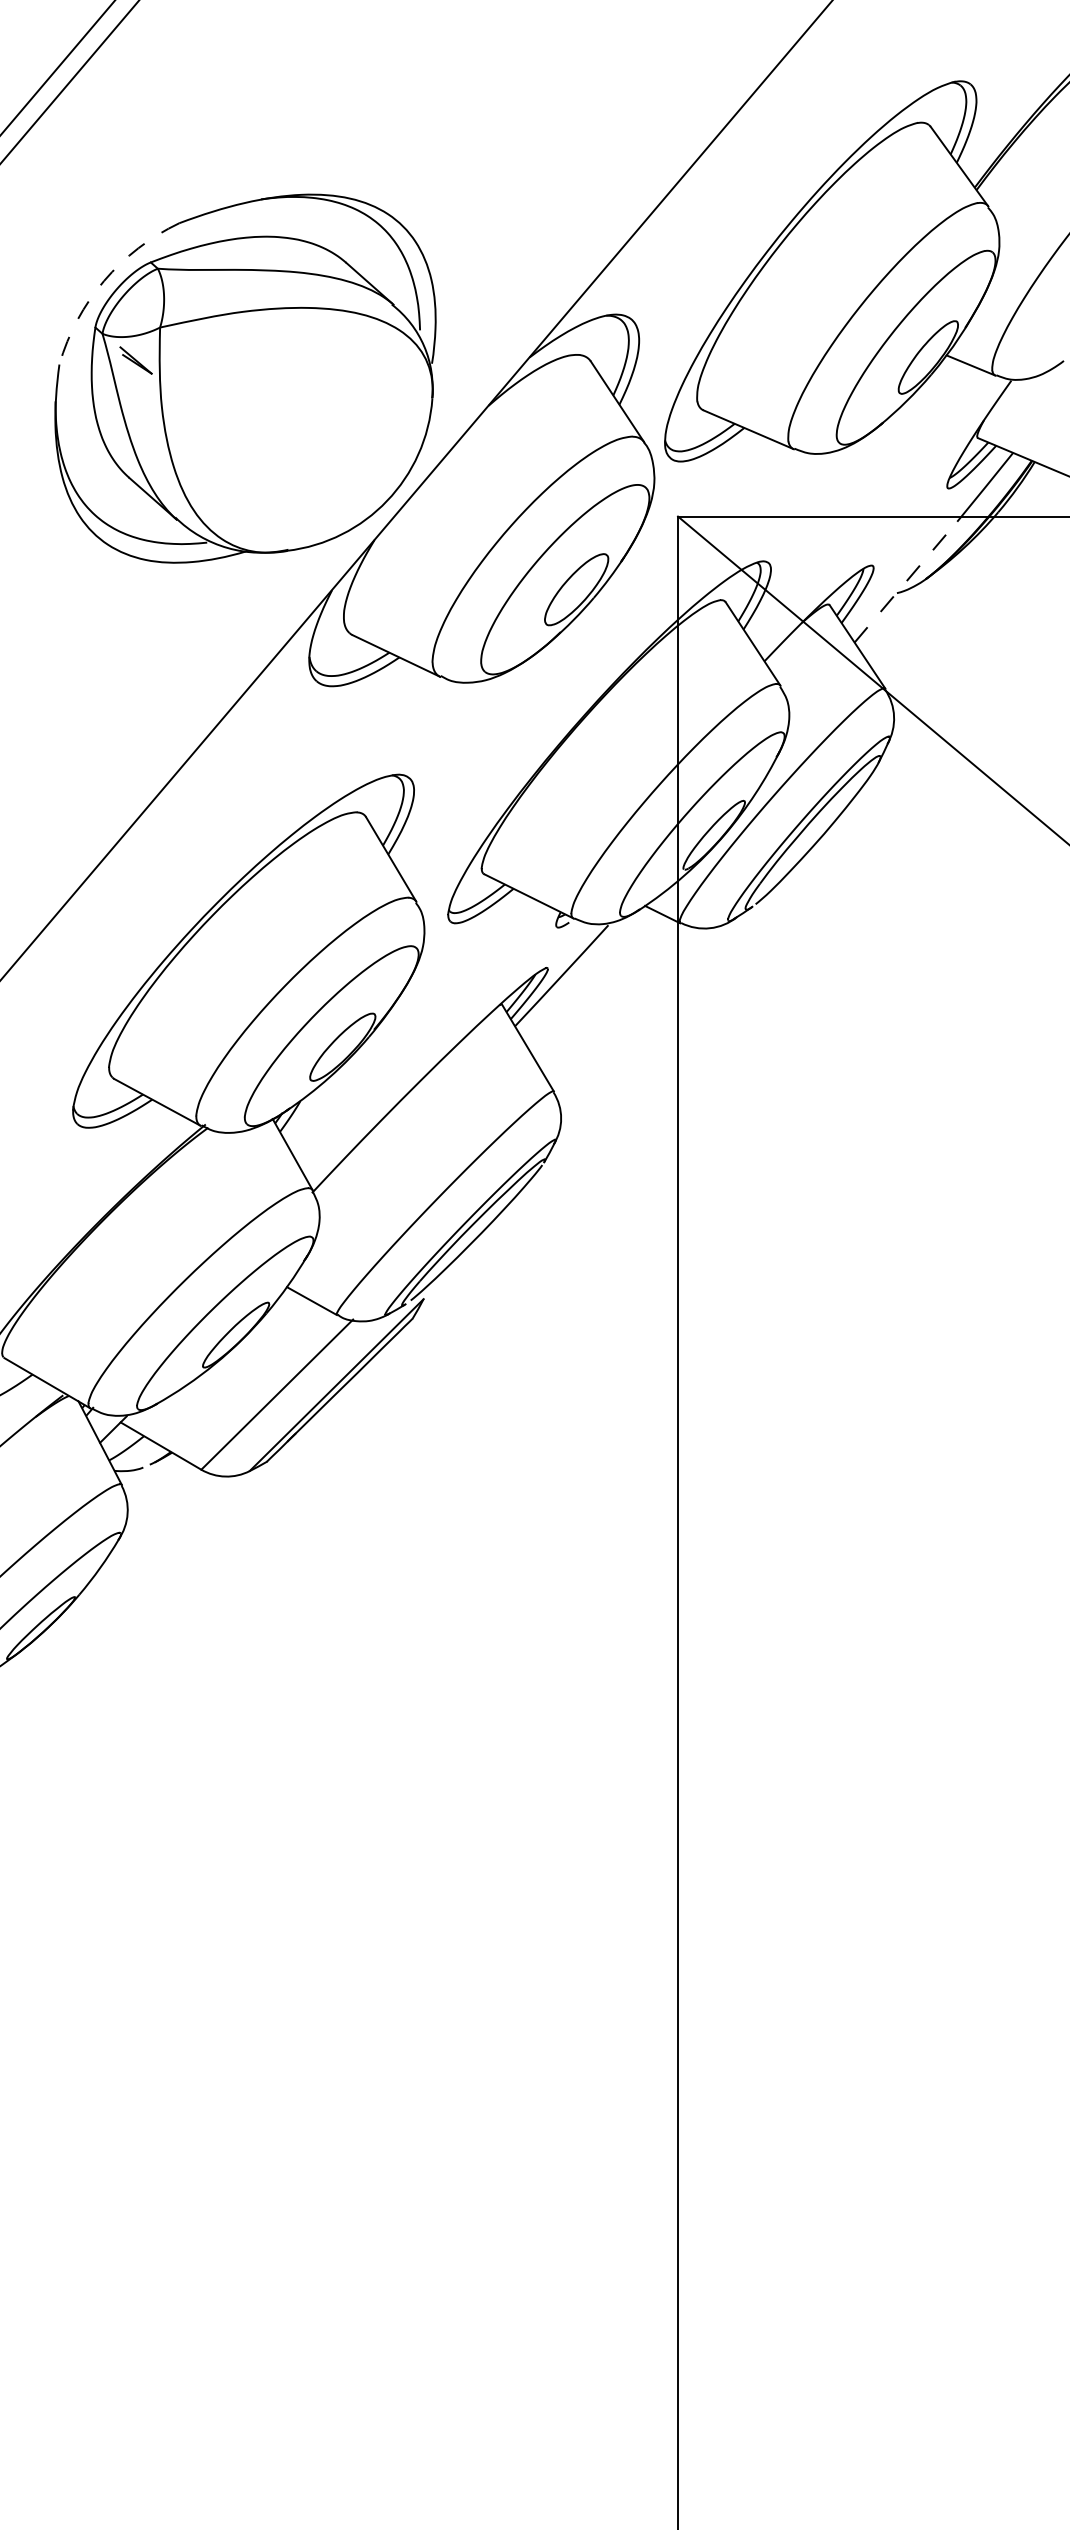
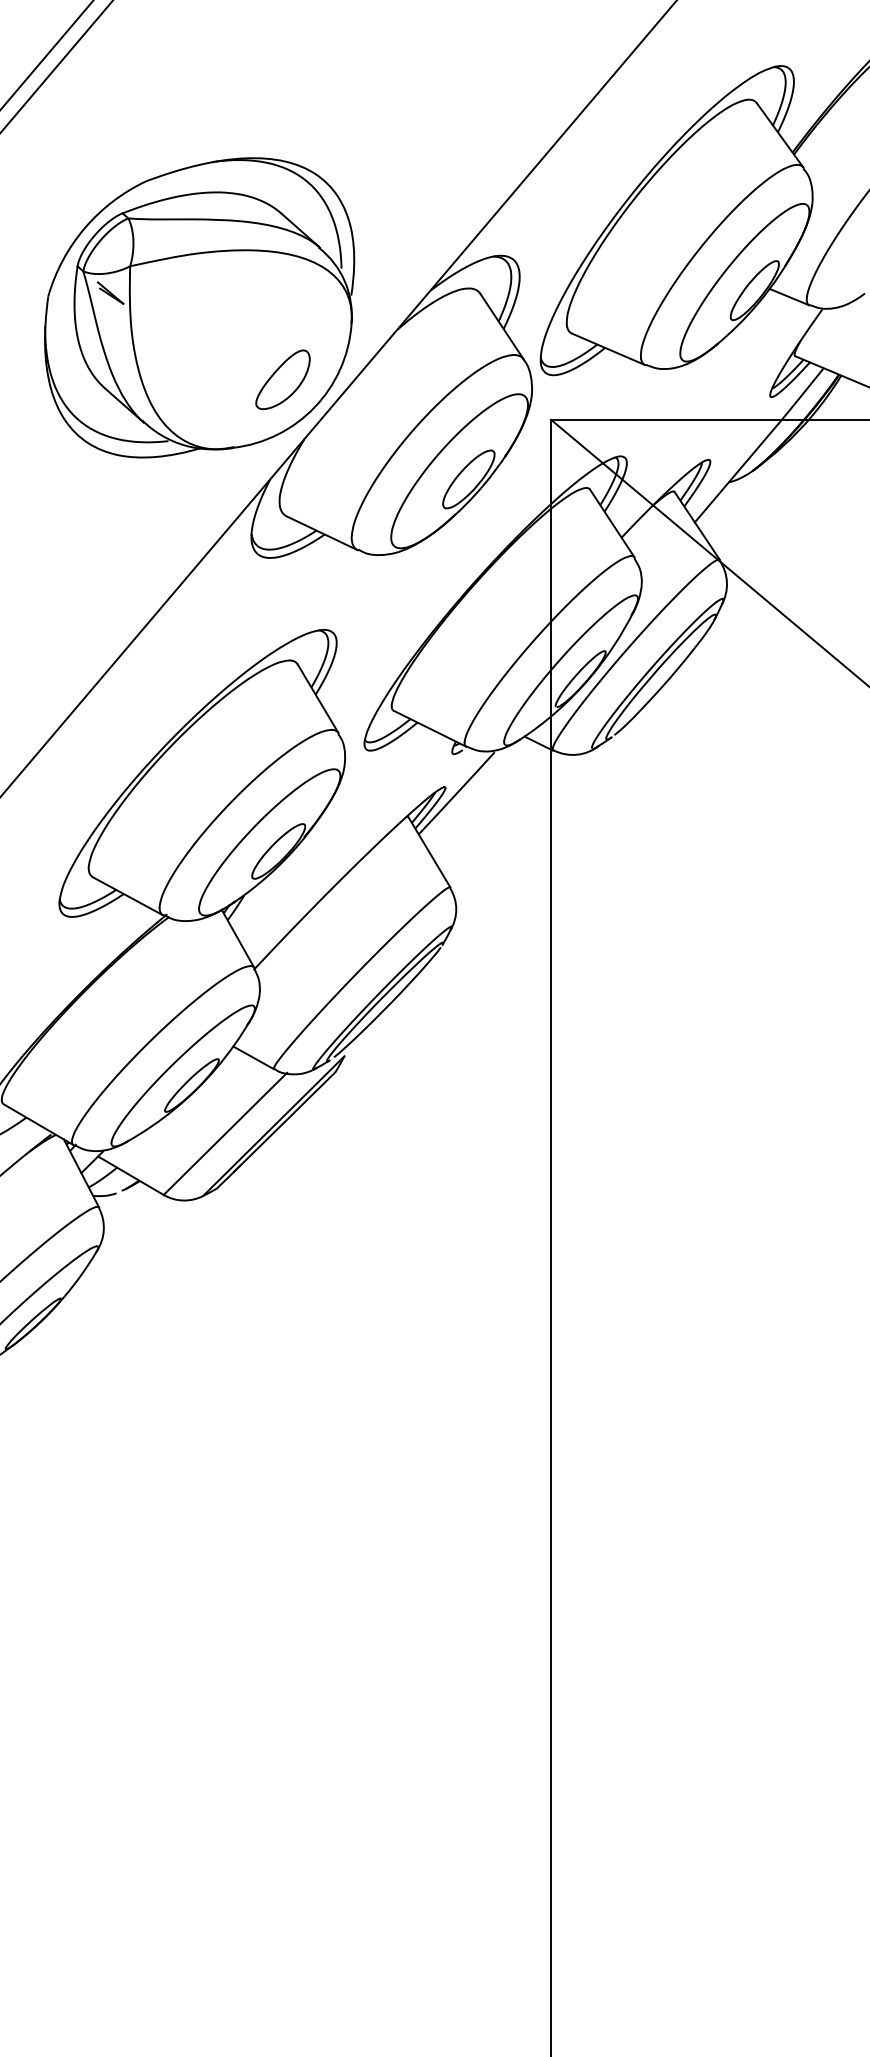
arc: (103, 281) -> (84, 228), dashed -> solid
part: (347, 466) -> (282, 379), added
line: (905, 582) -> (736, 473), dashed -> solid

